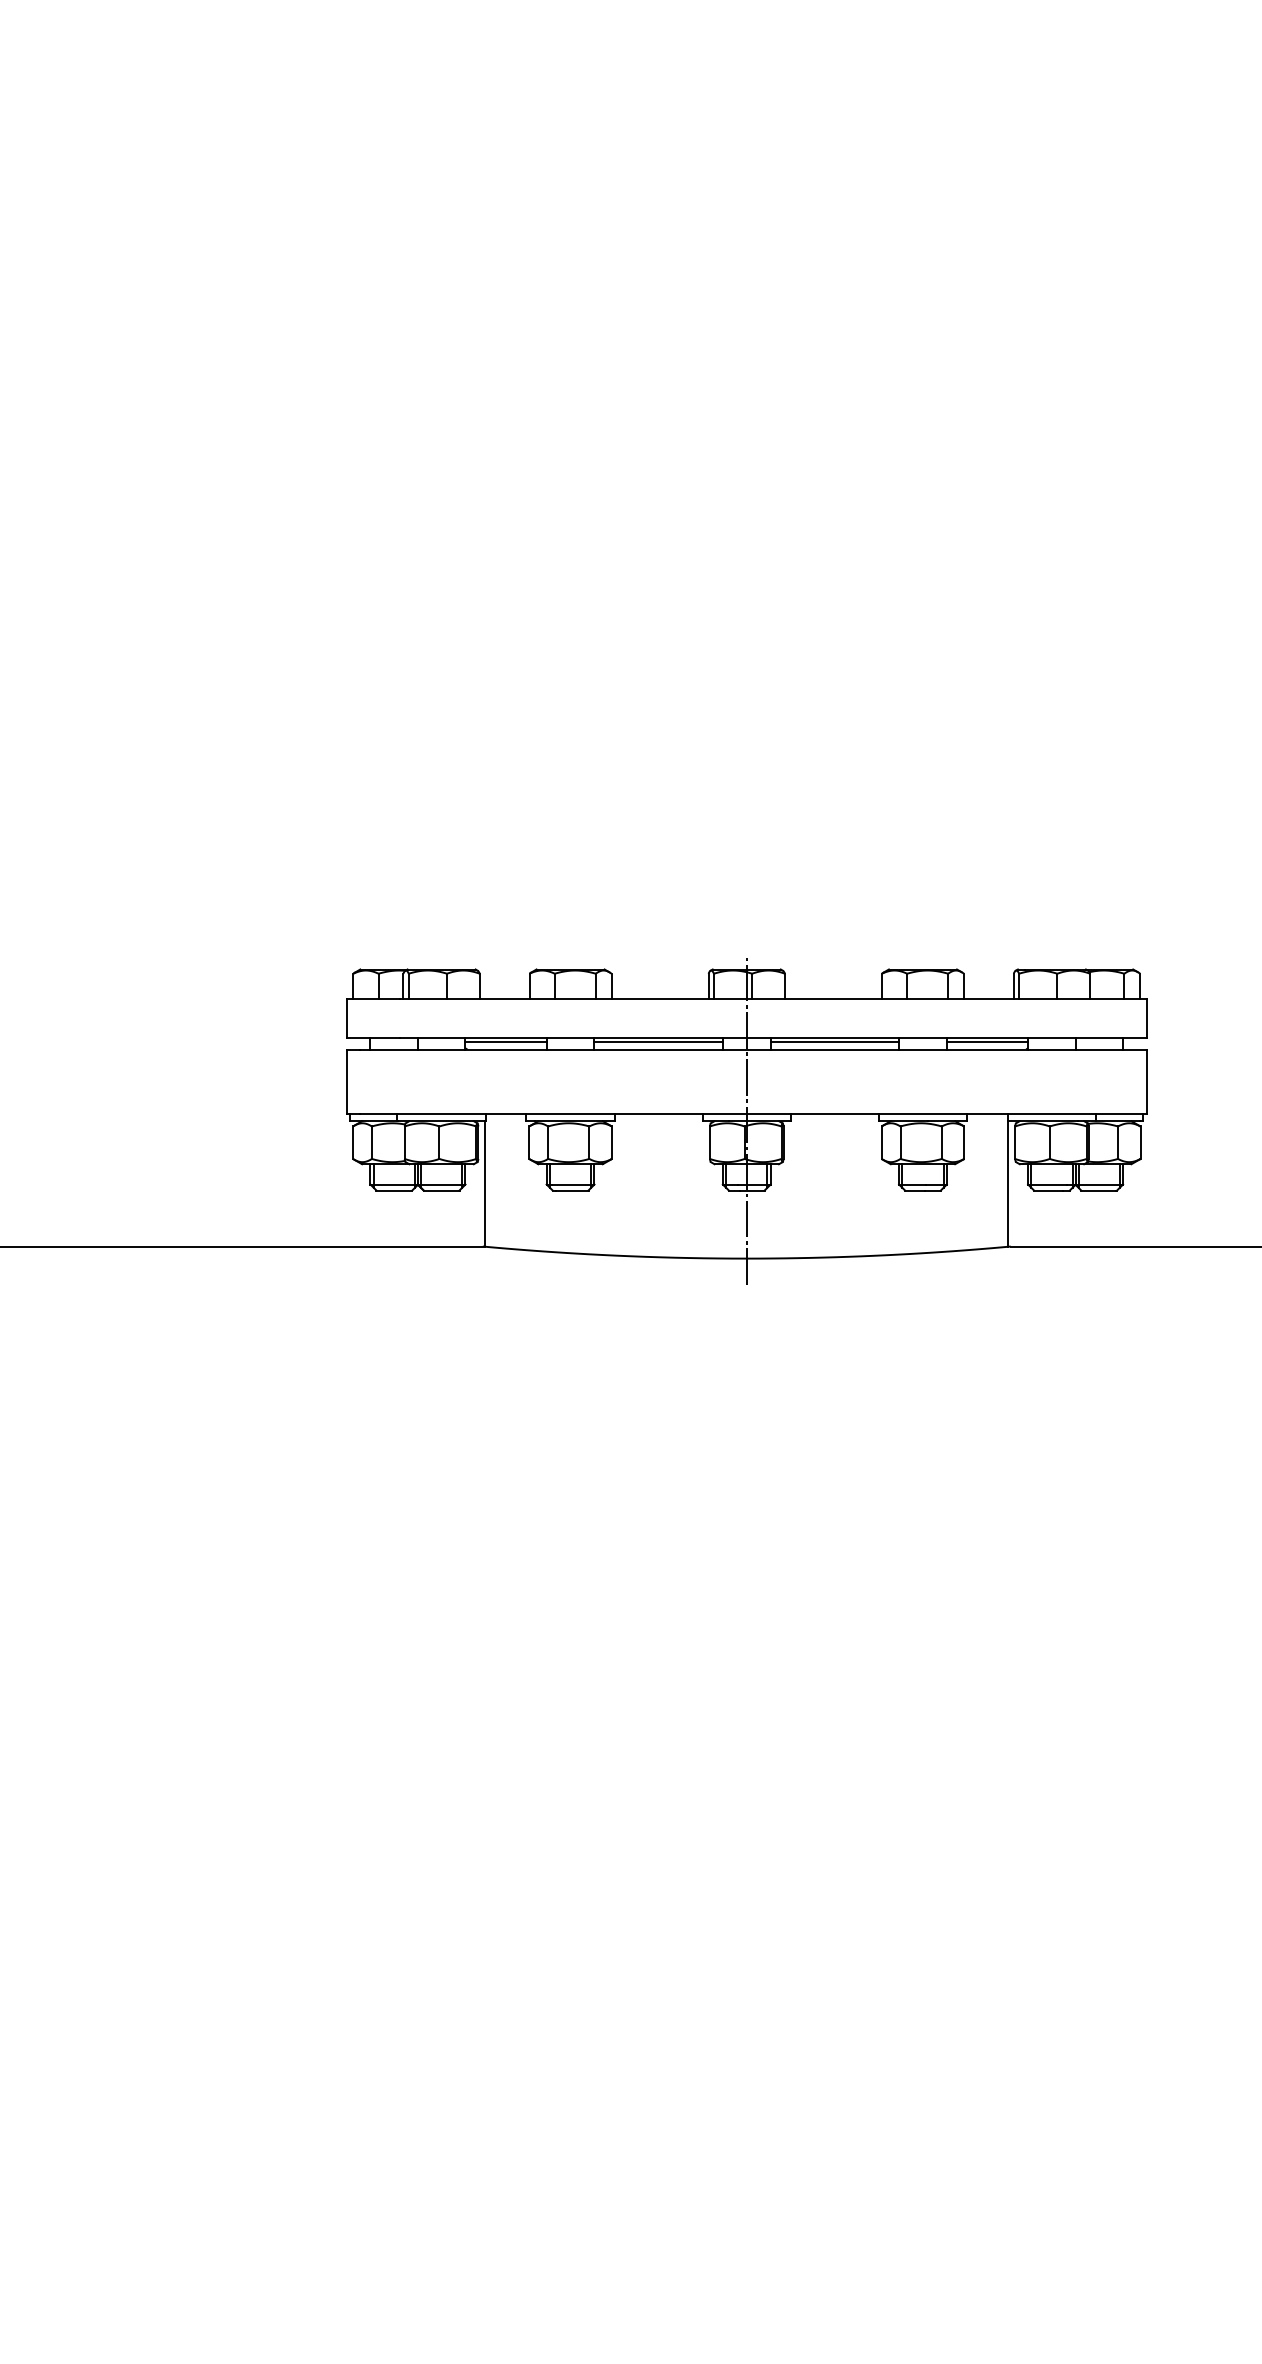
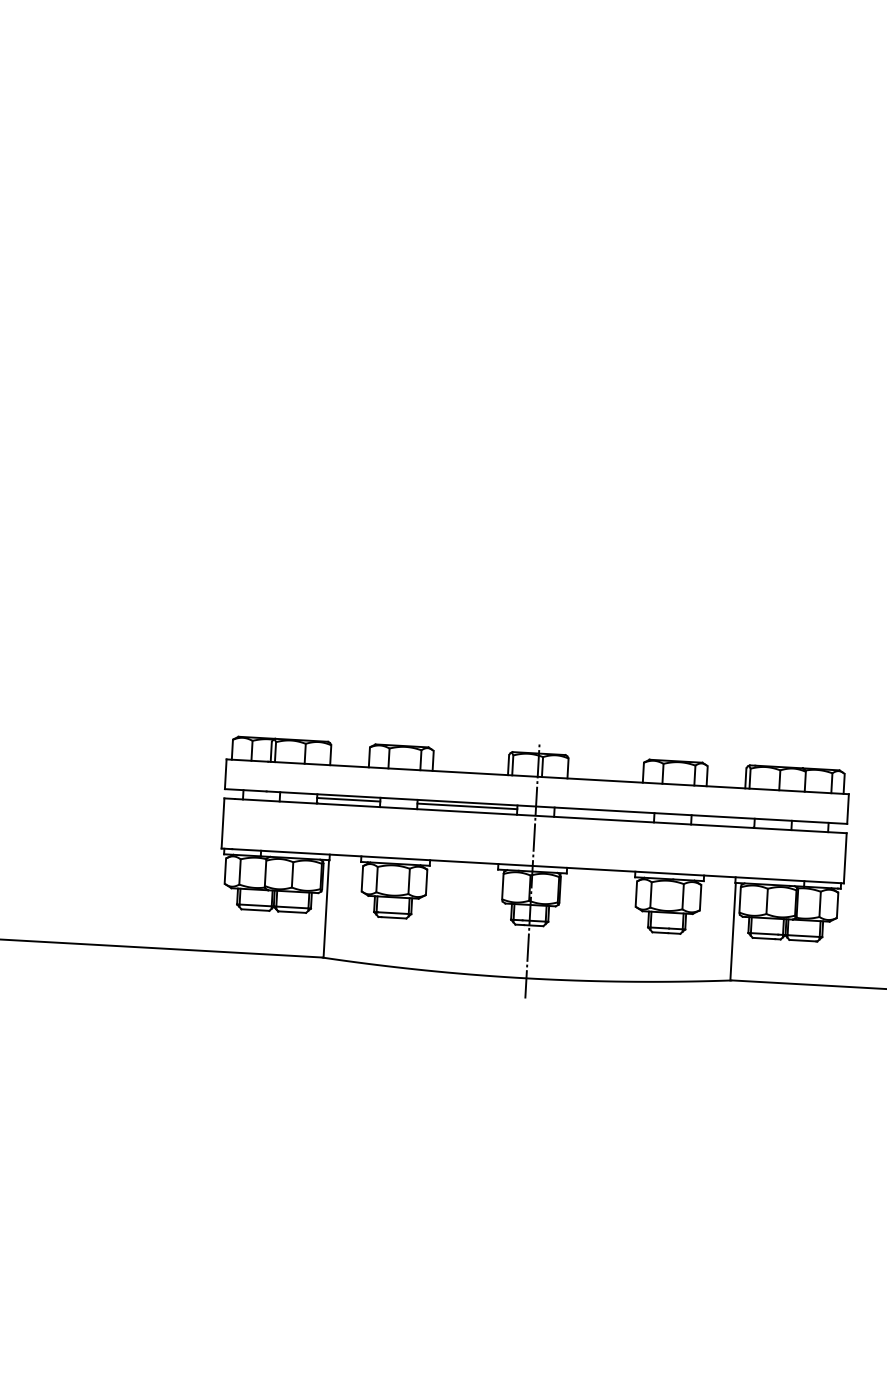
line: (834, 1042) -> (604, 814), removed
line: (987, 1042) -> (723, 820), removed

